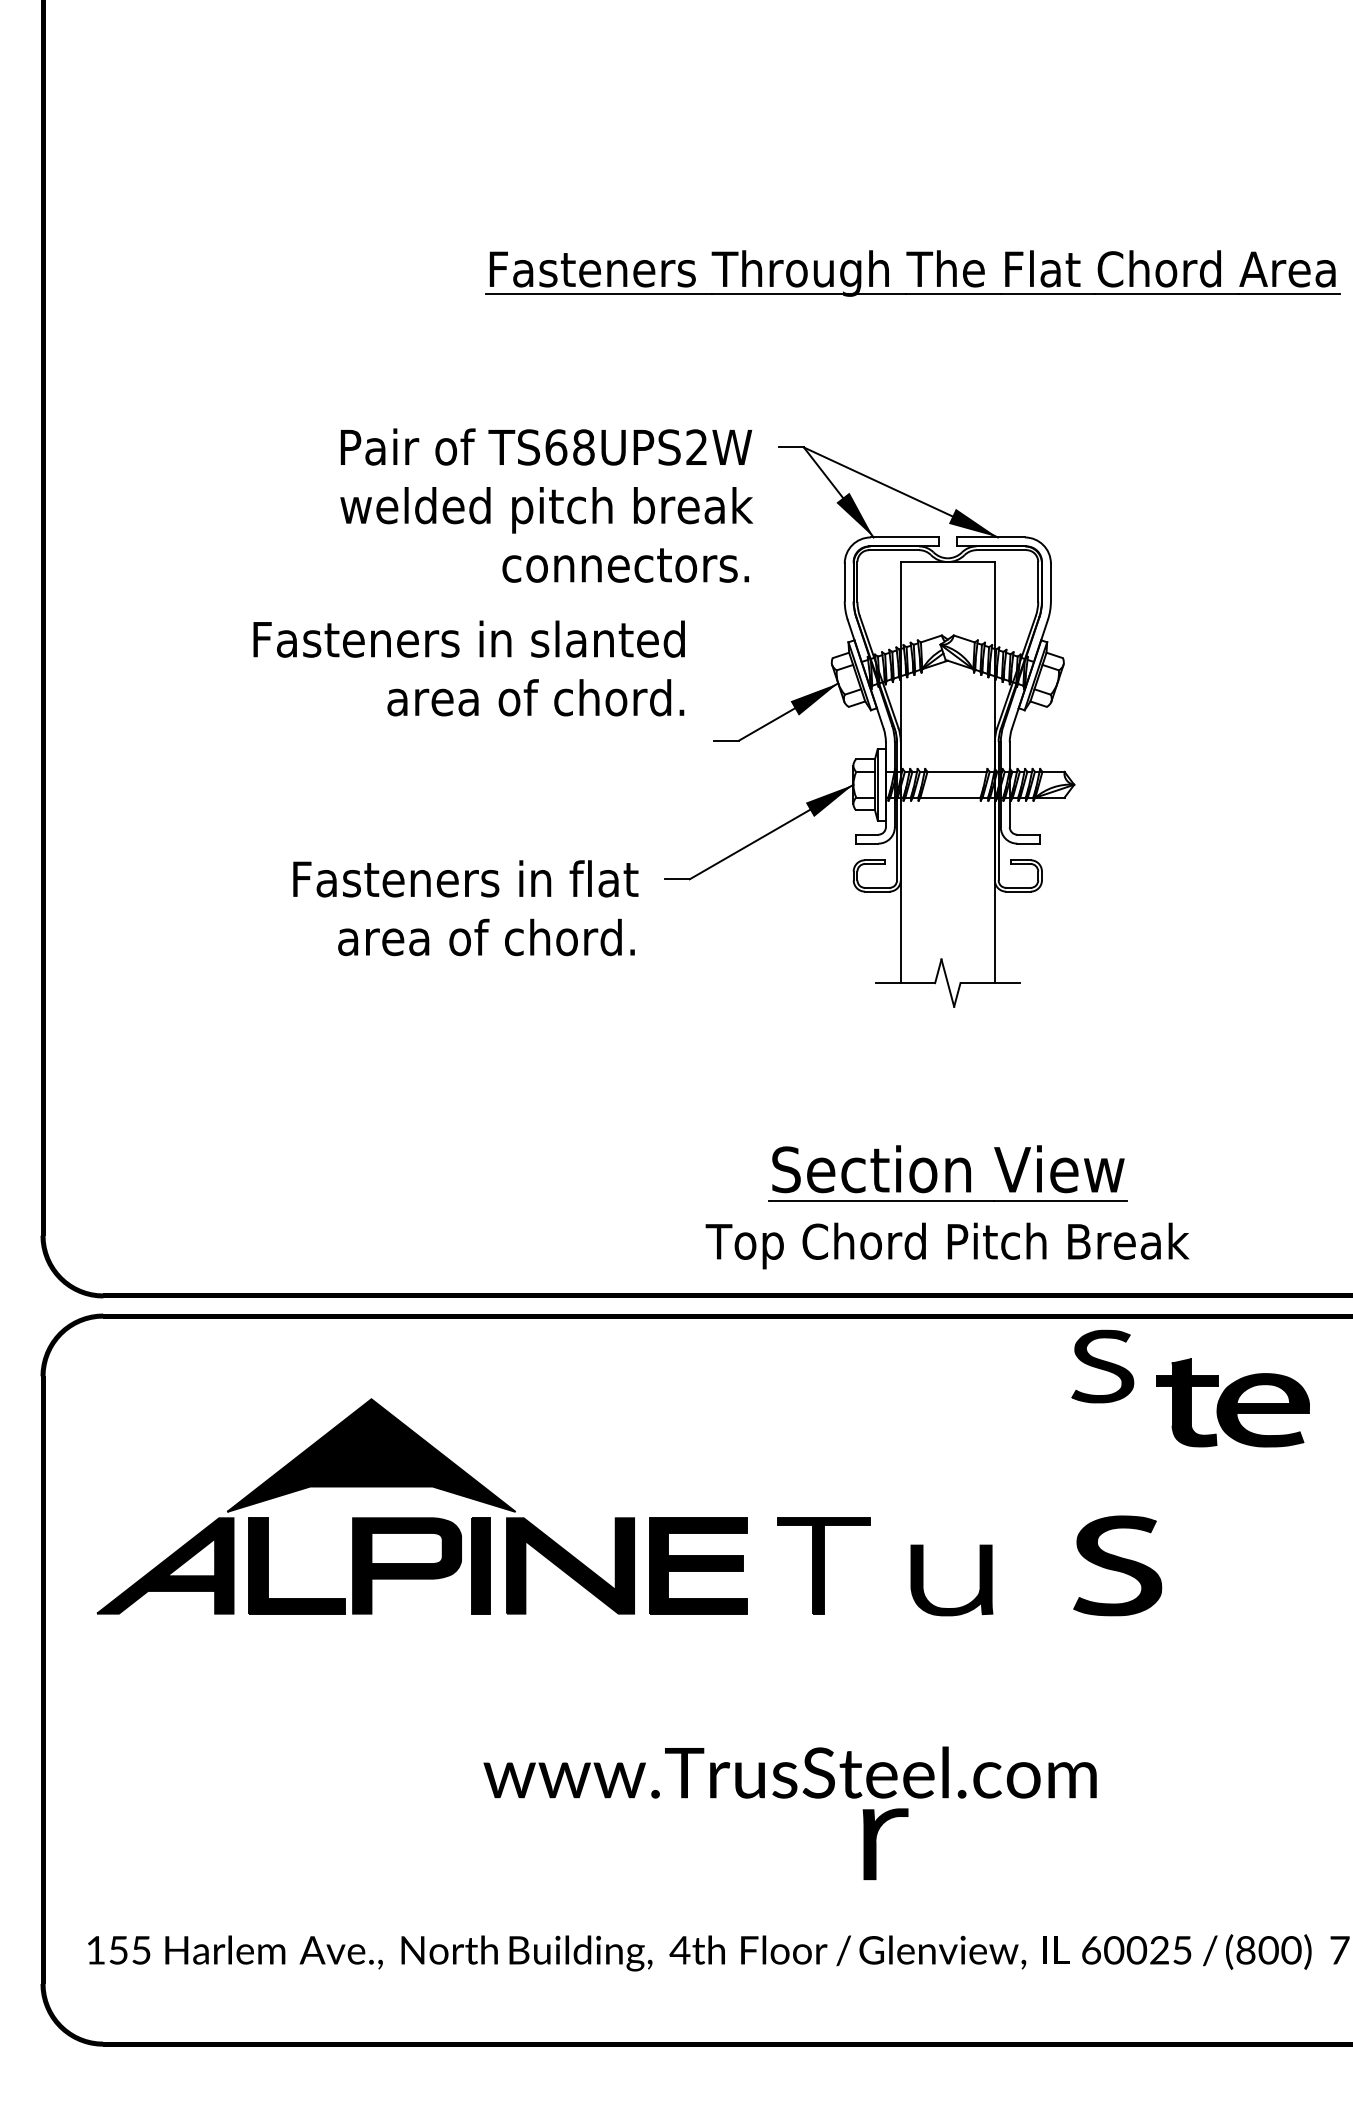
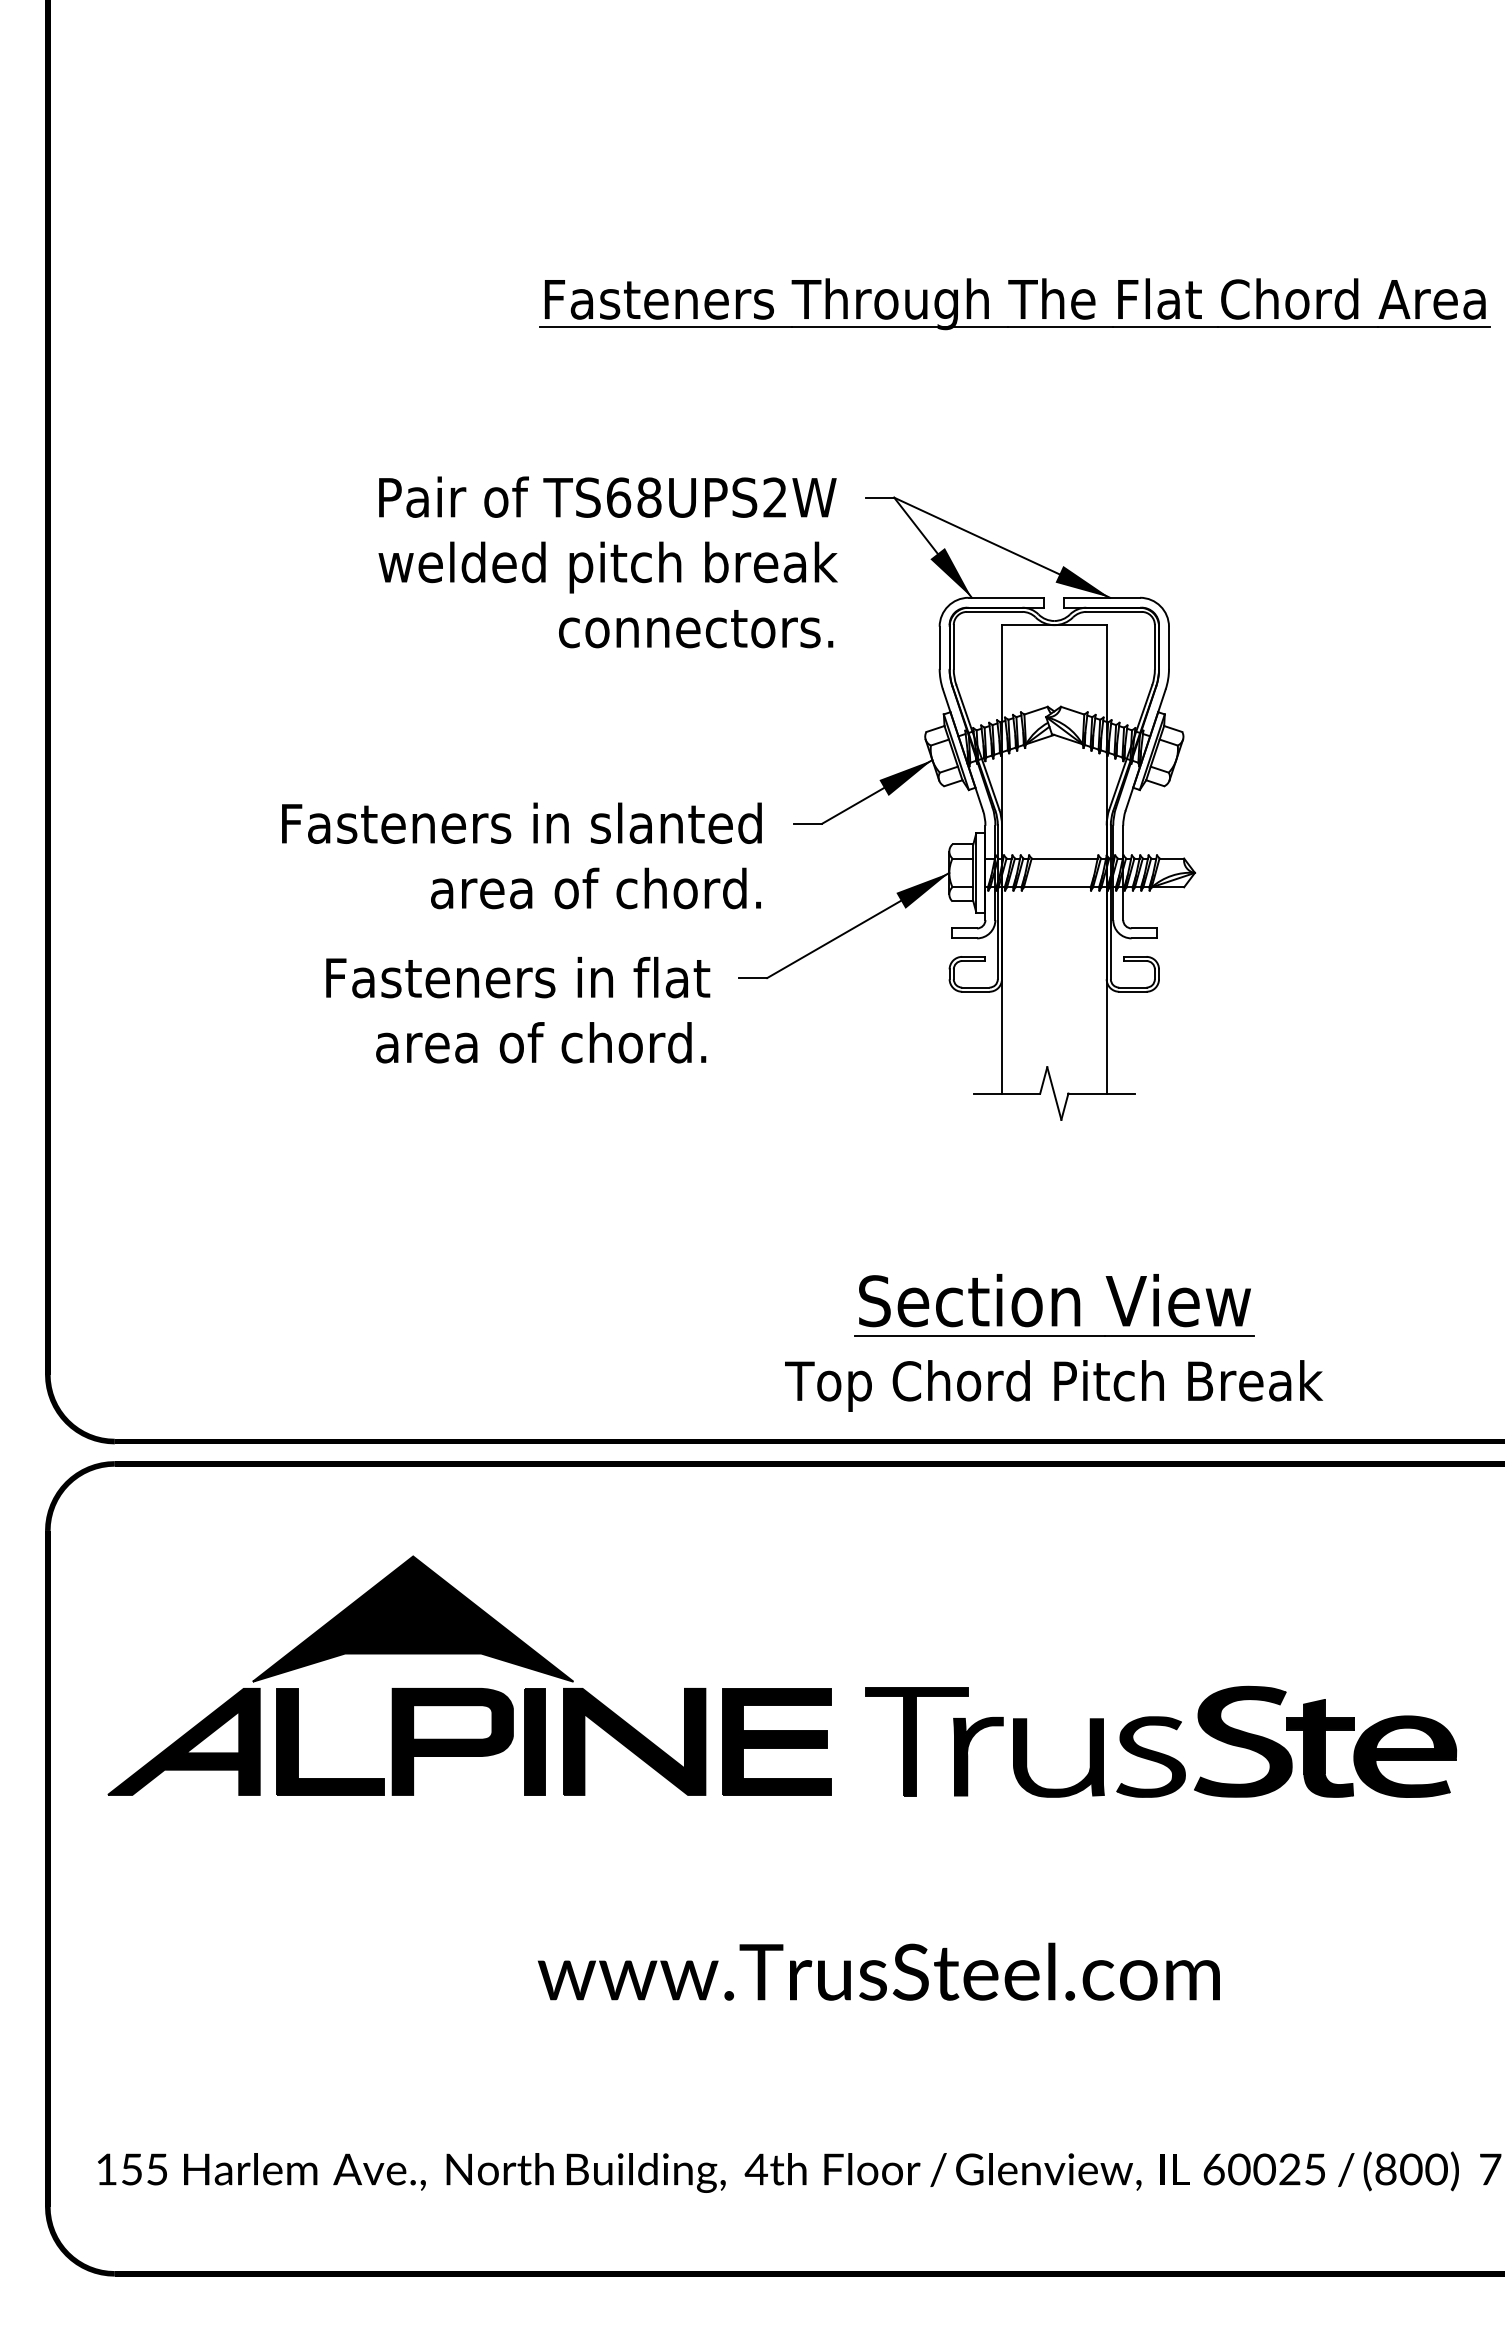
text: (468, 668) -> (521, 855), moved
part: (1102, 1366) -> (1150, 1756), moved
part: (1232, 1402) -> (1370, 1748), moved
part: (876, 1844) -> (968, 1756), moved

